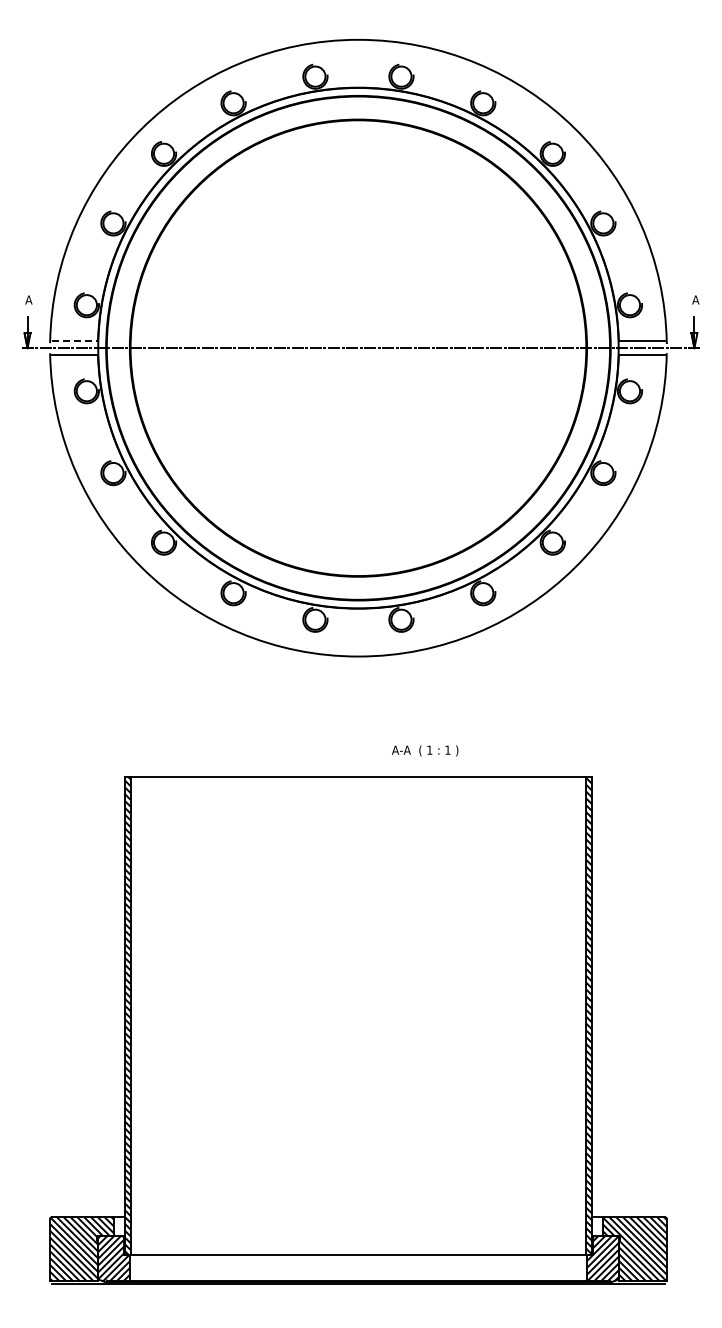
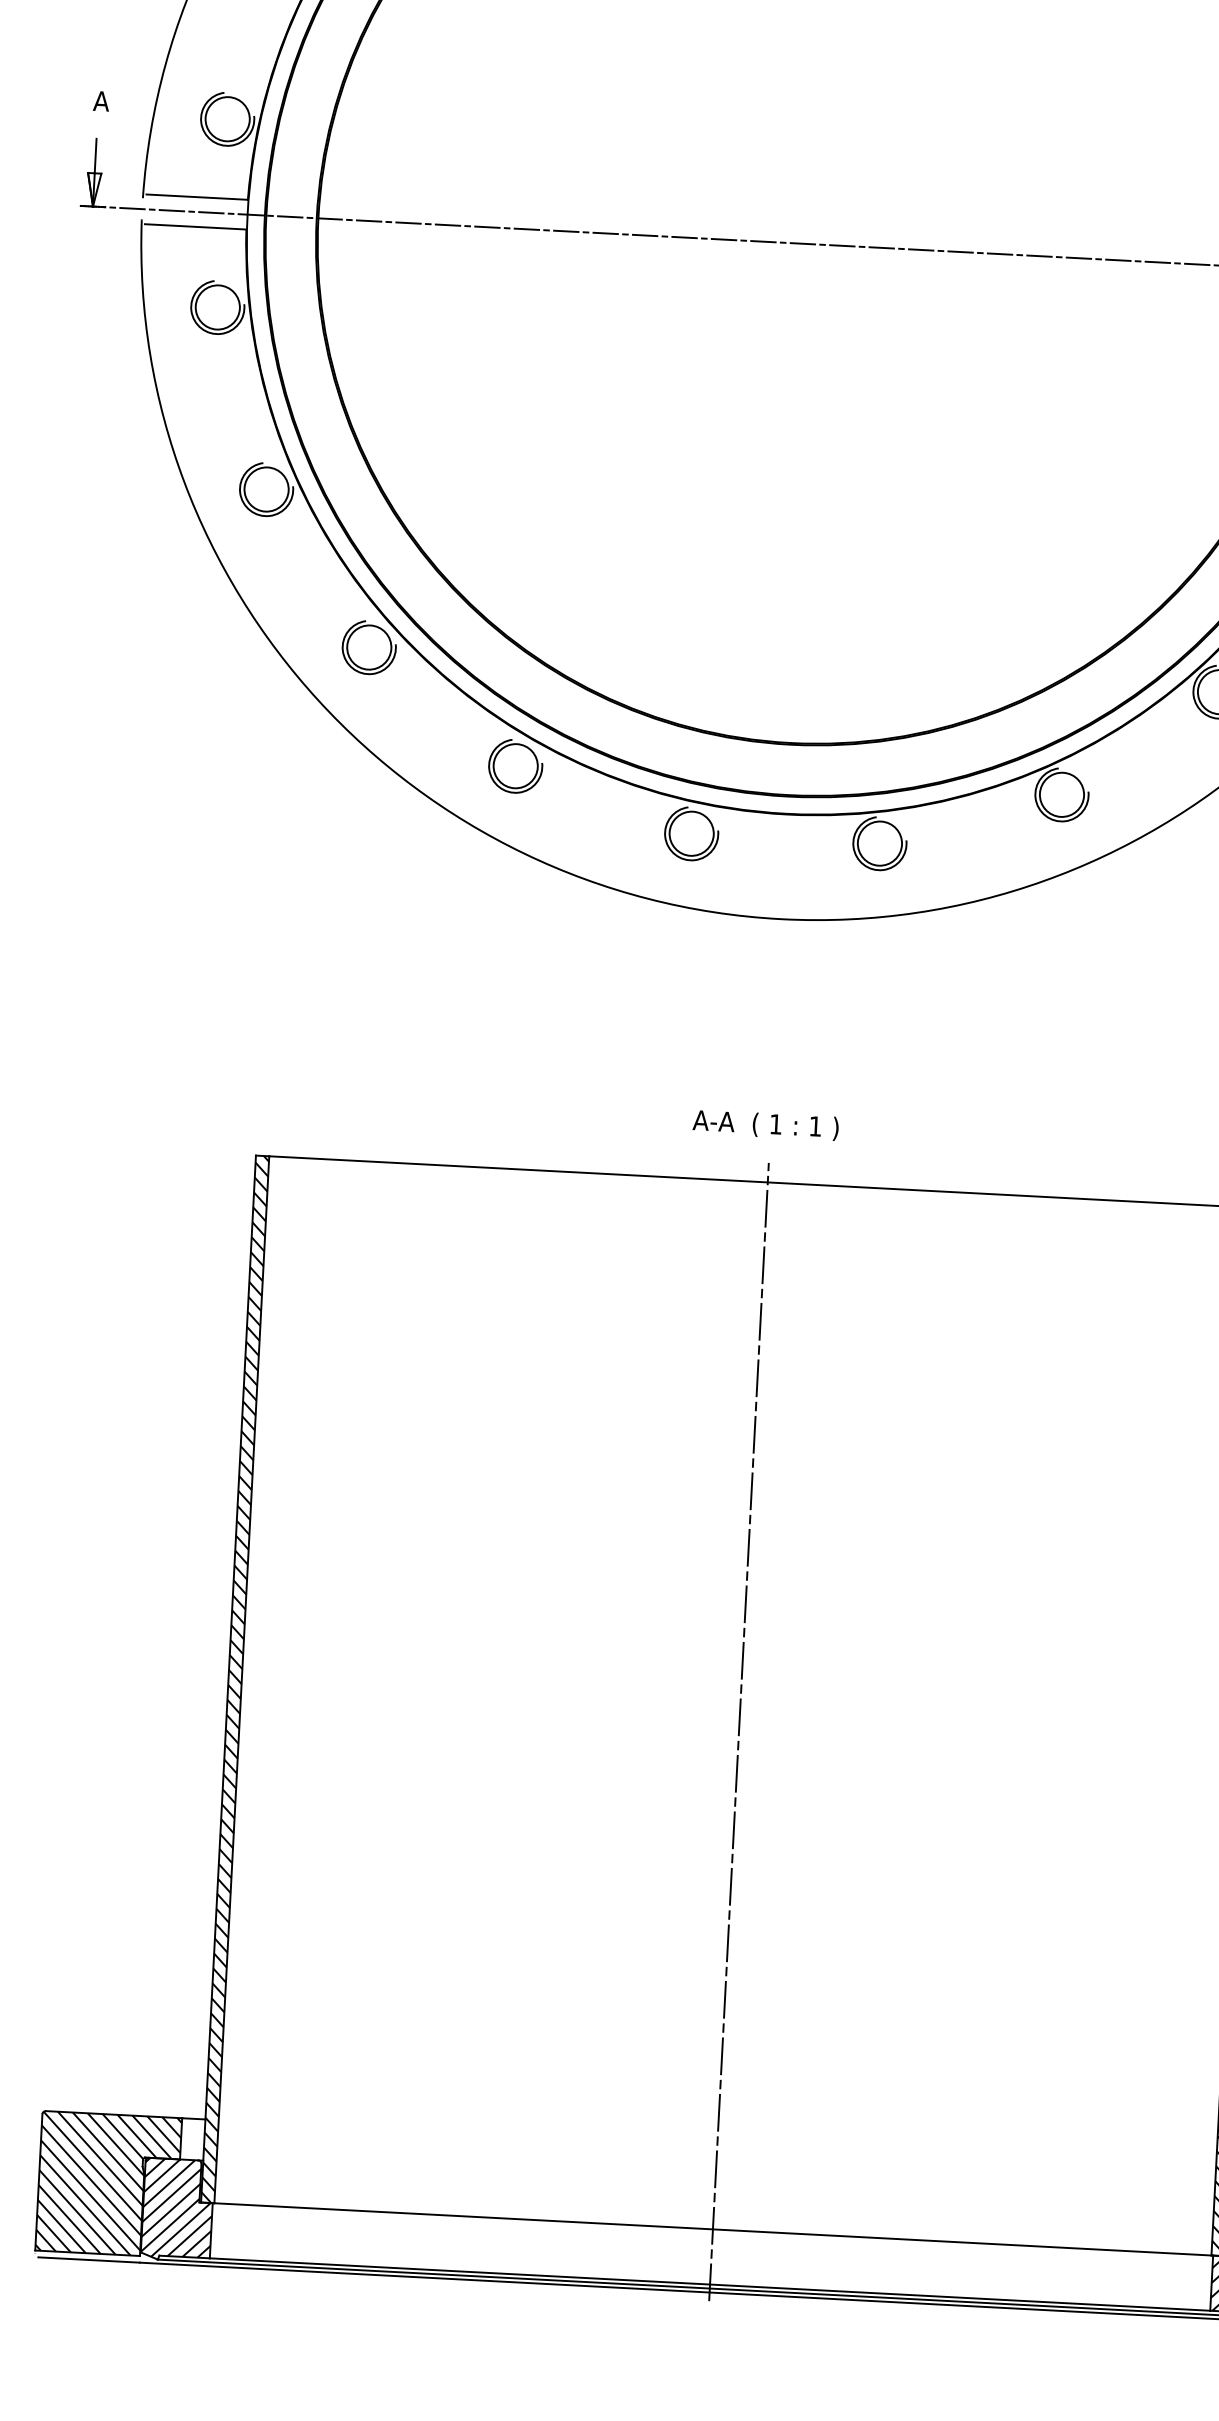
line: (75, 341) -> (198, 197), dashed -> solid
text: (425, 750) -> (766, 1124), moved
line: (358, 1027) -> (739, 1730), added

